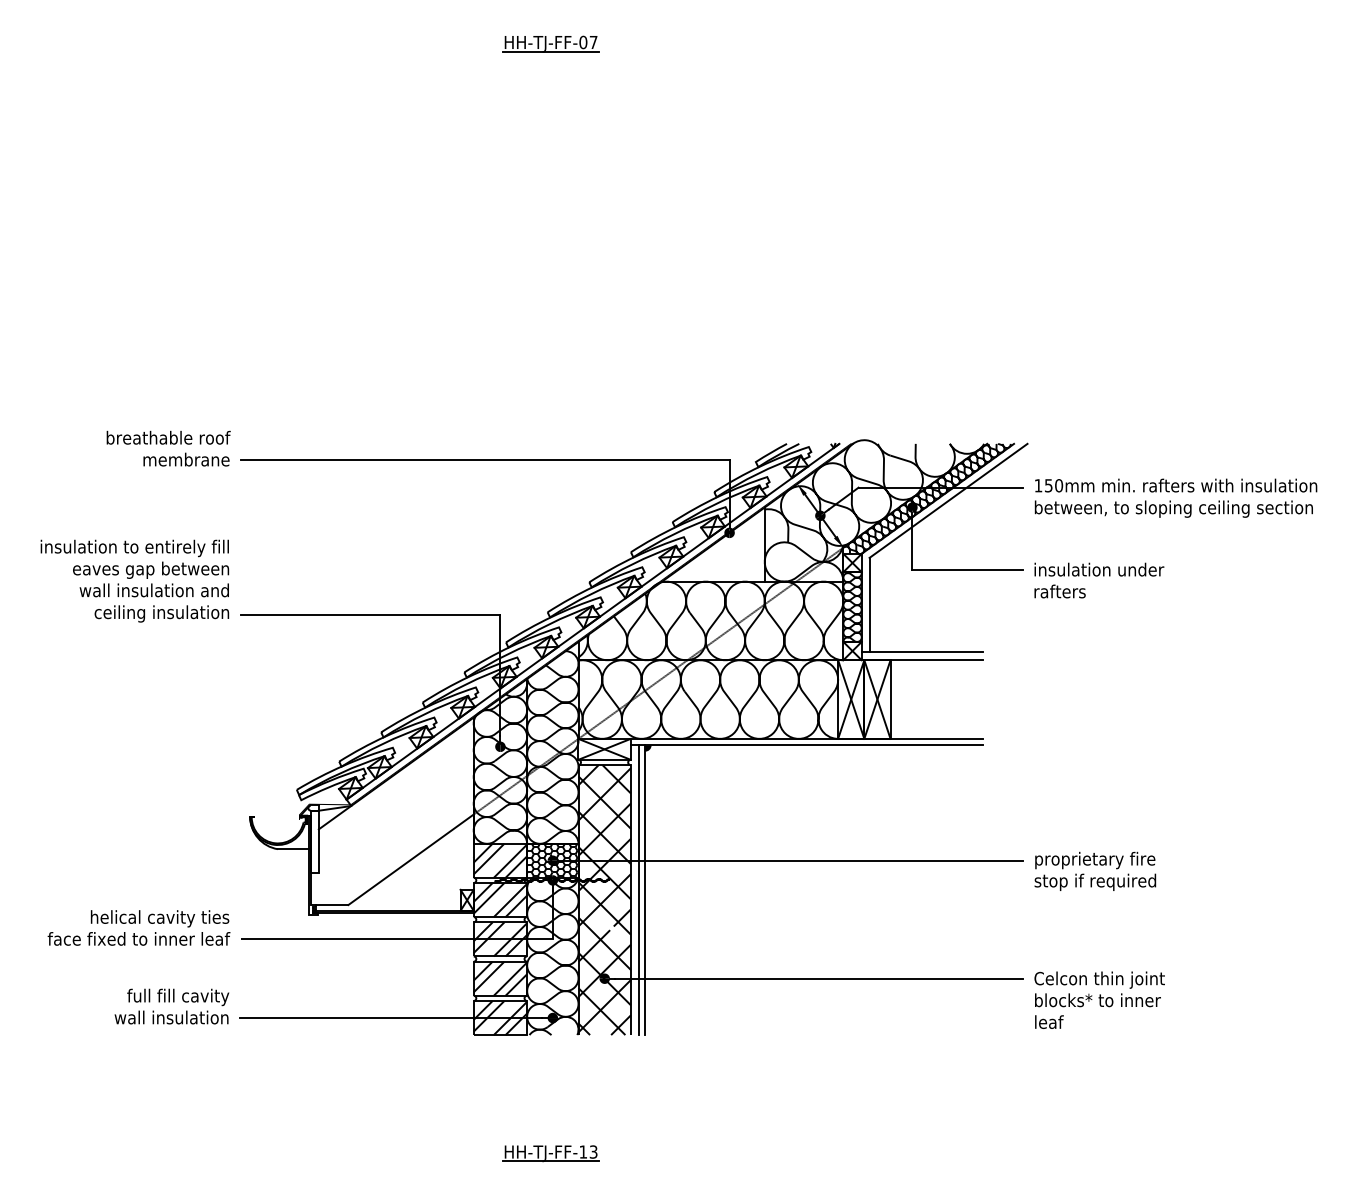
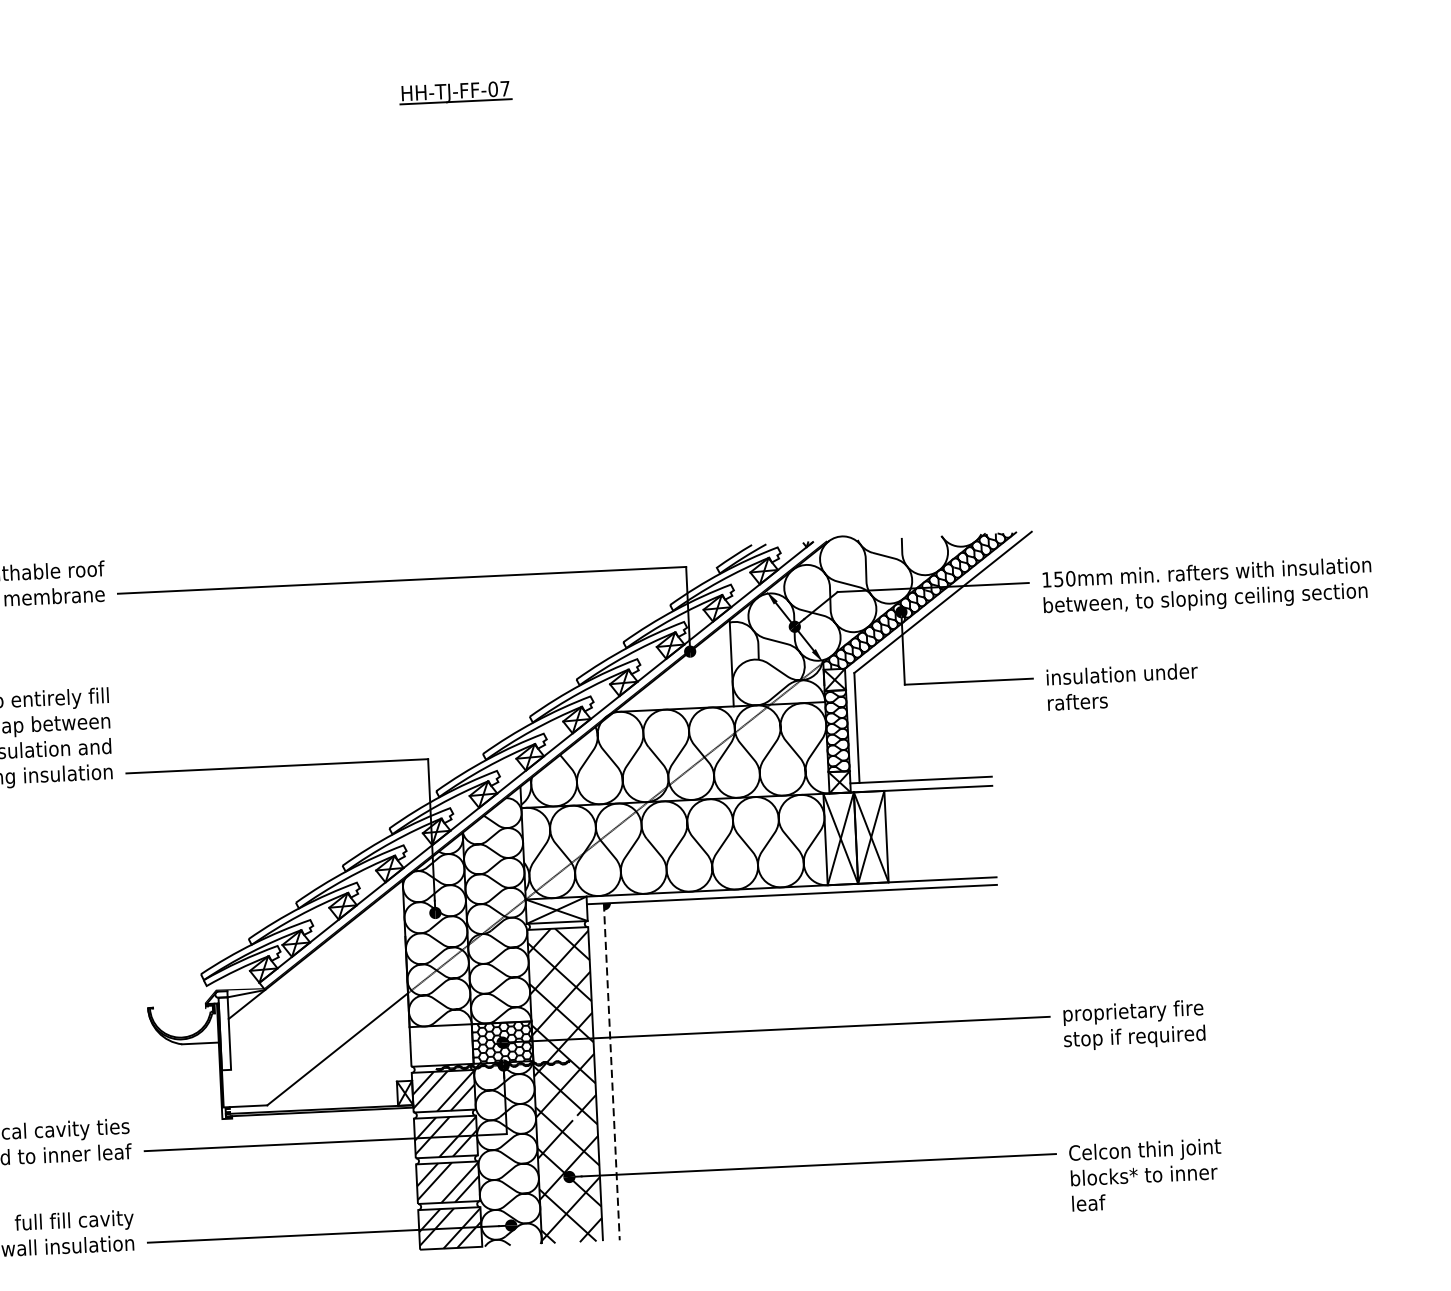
hatch: (500, 860) -> (441, 1045), removed
line: (638, 890) -> (603, 1072), removed
line: (645, 890) -> (611, 1072), solid -> dashed

